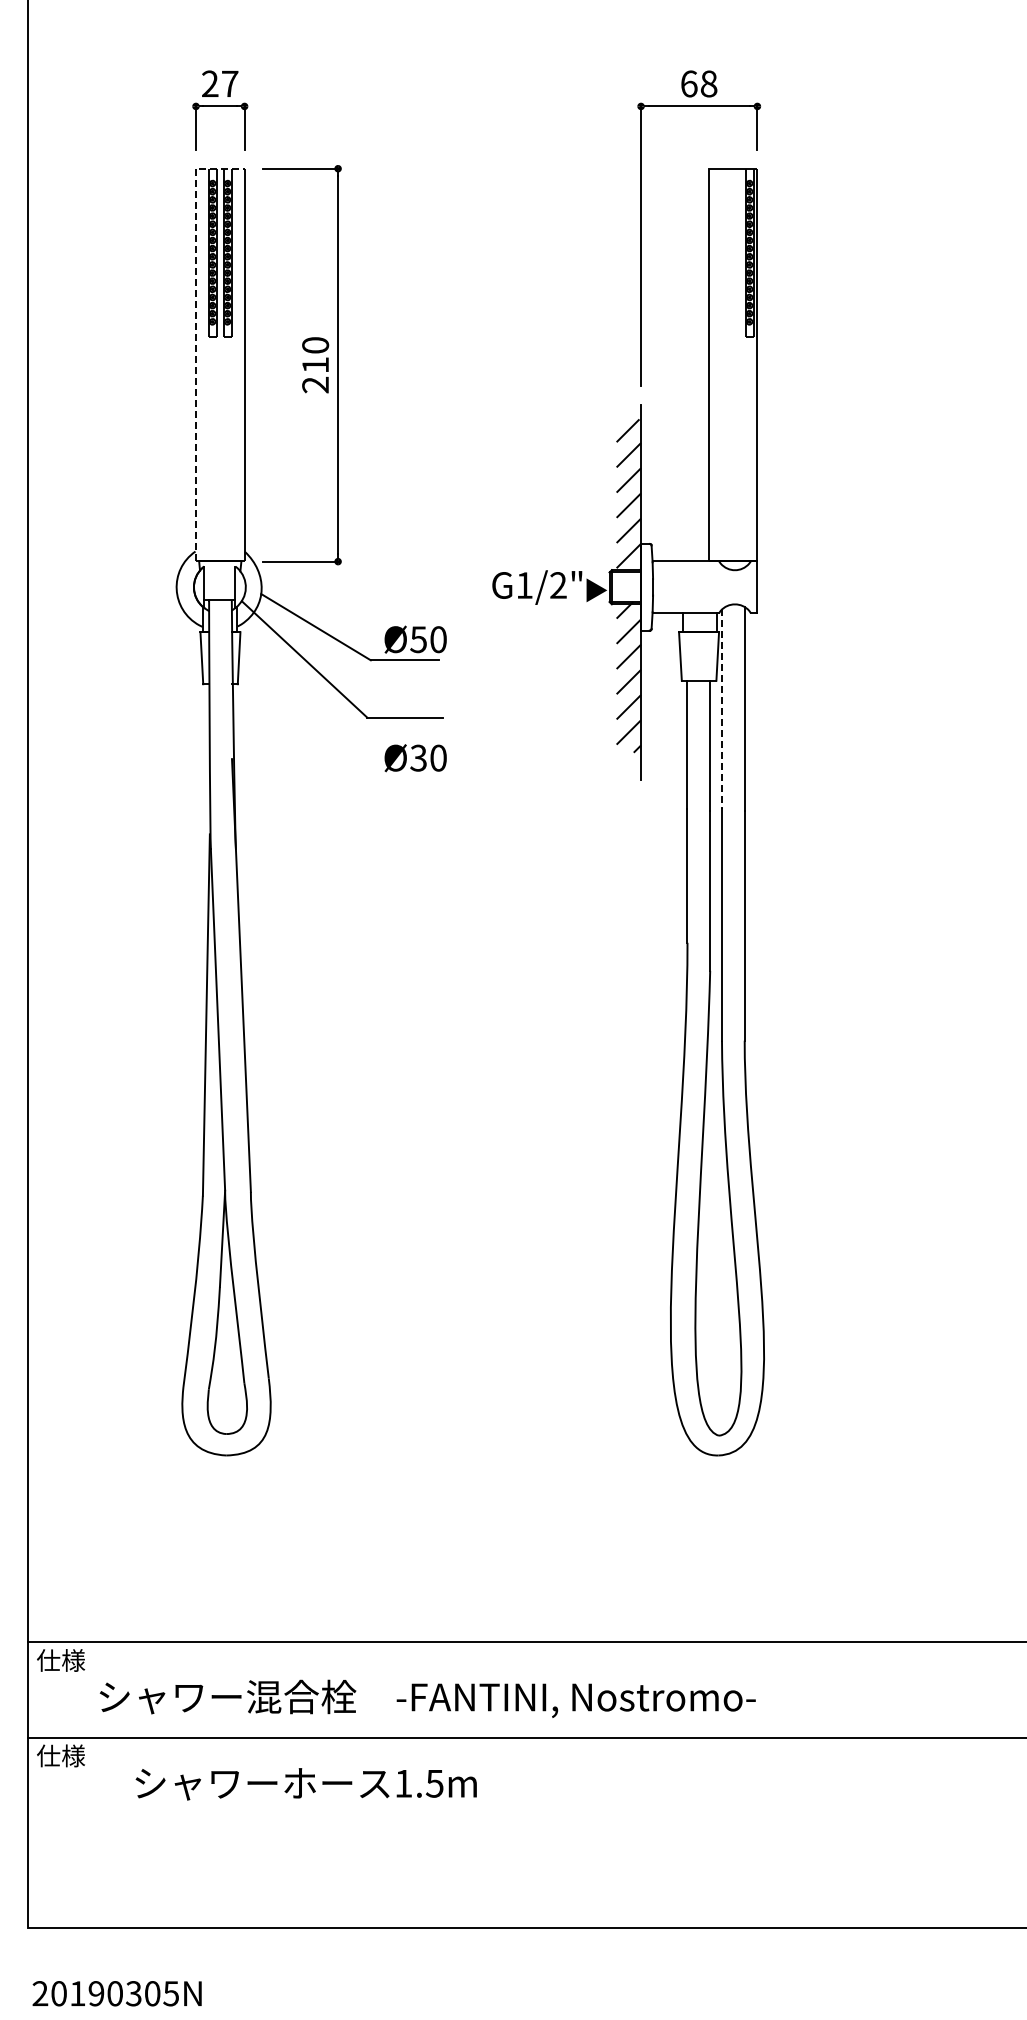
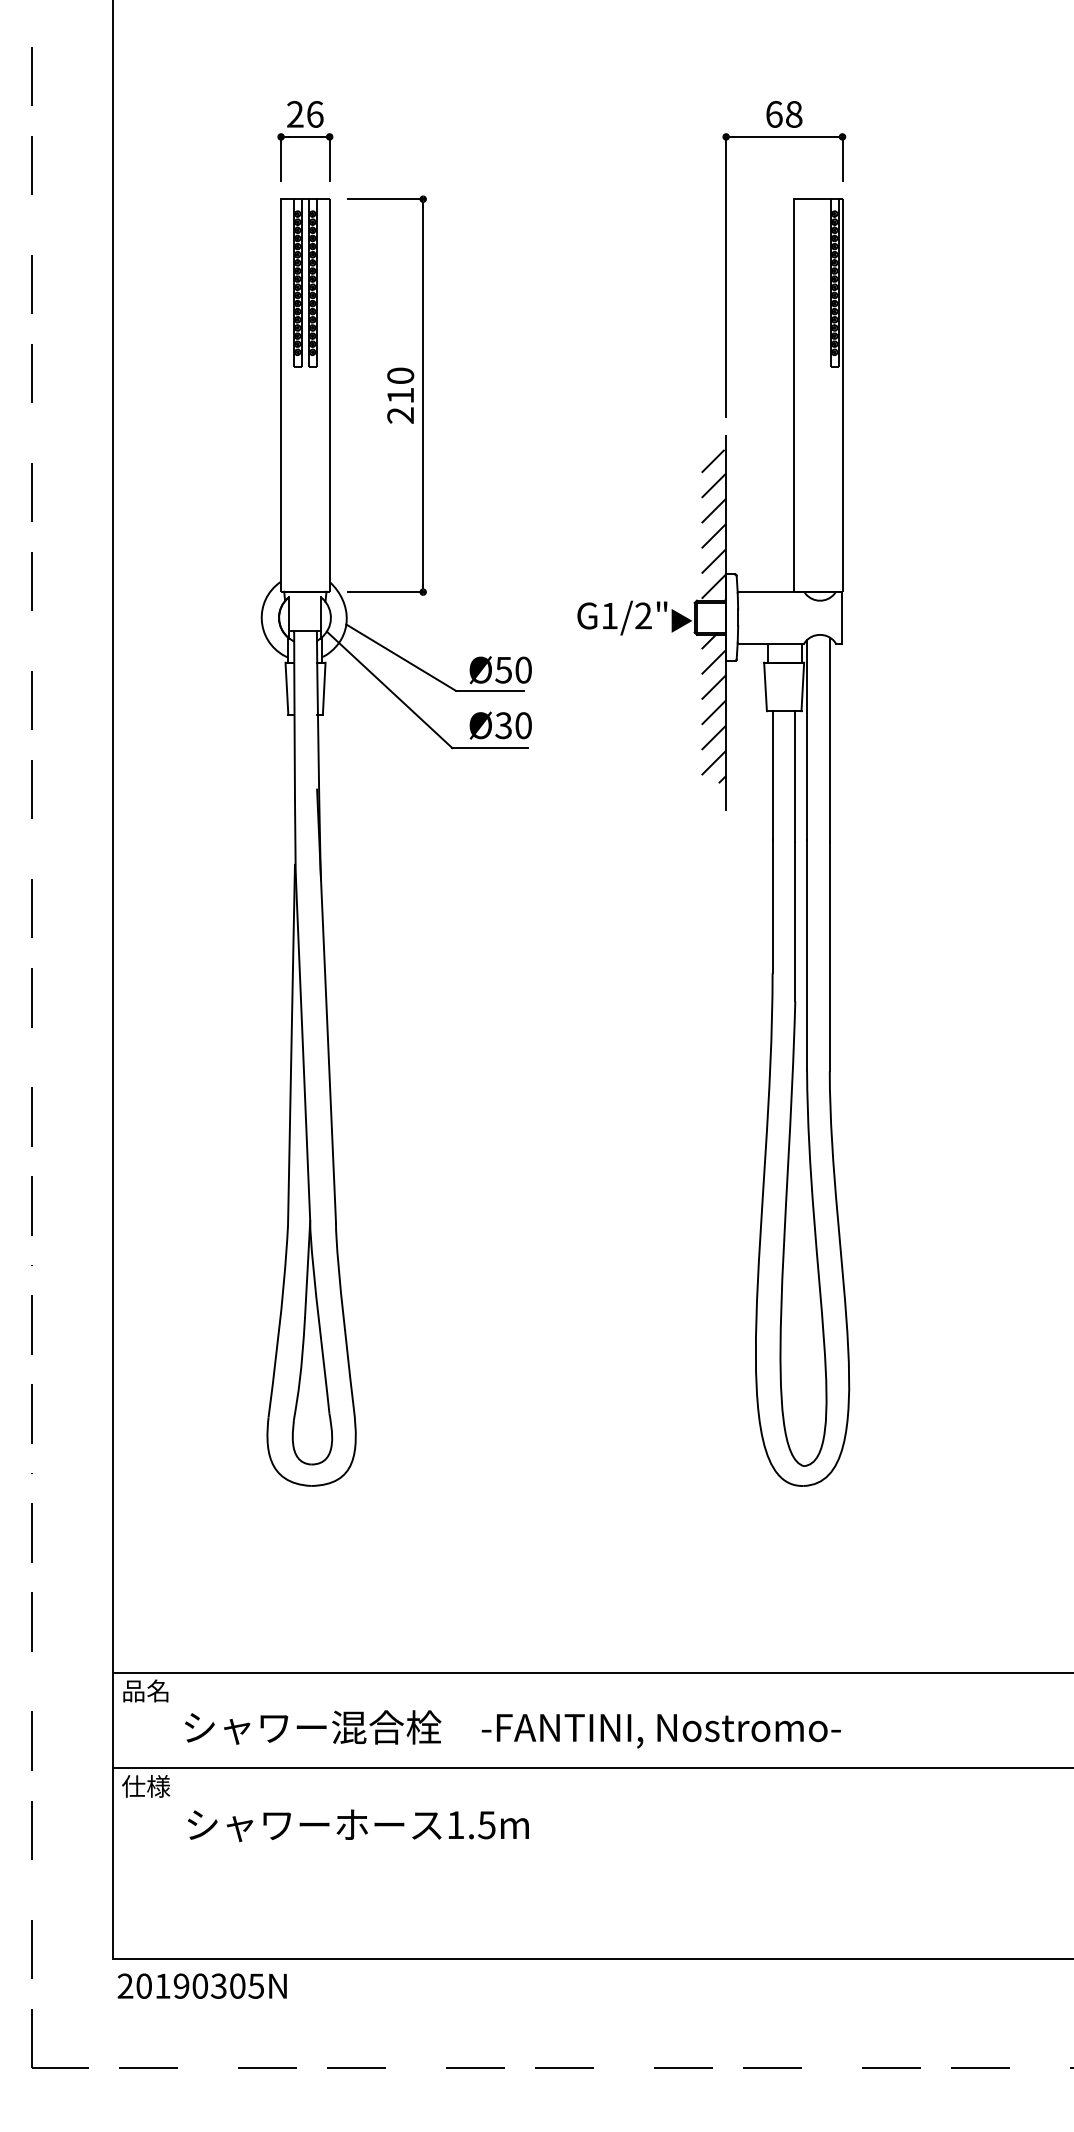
text: (230, 84) -> (315, 114), 27 -> 26
line: (196, 340) -> (281, 370), dashed -> solid
line: (722, 709) -> (807, 739), dashed -> solid
text: (415, 758) -> (500, 725), moved
text: (61, 1660) -> (146, 1690), 仕様 -> 品名
text: (306, 1784) -> (358, 1825), moved
text: (116, 1993) -> (201, 1985), moved

